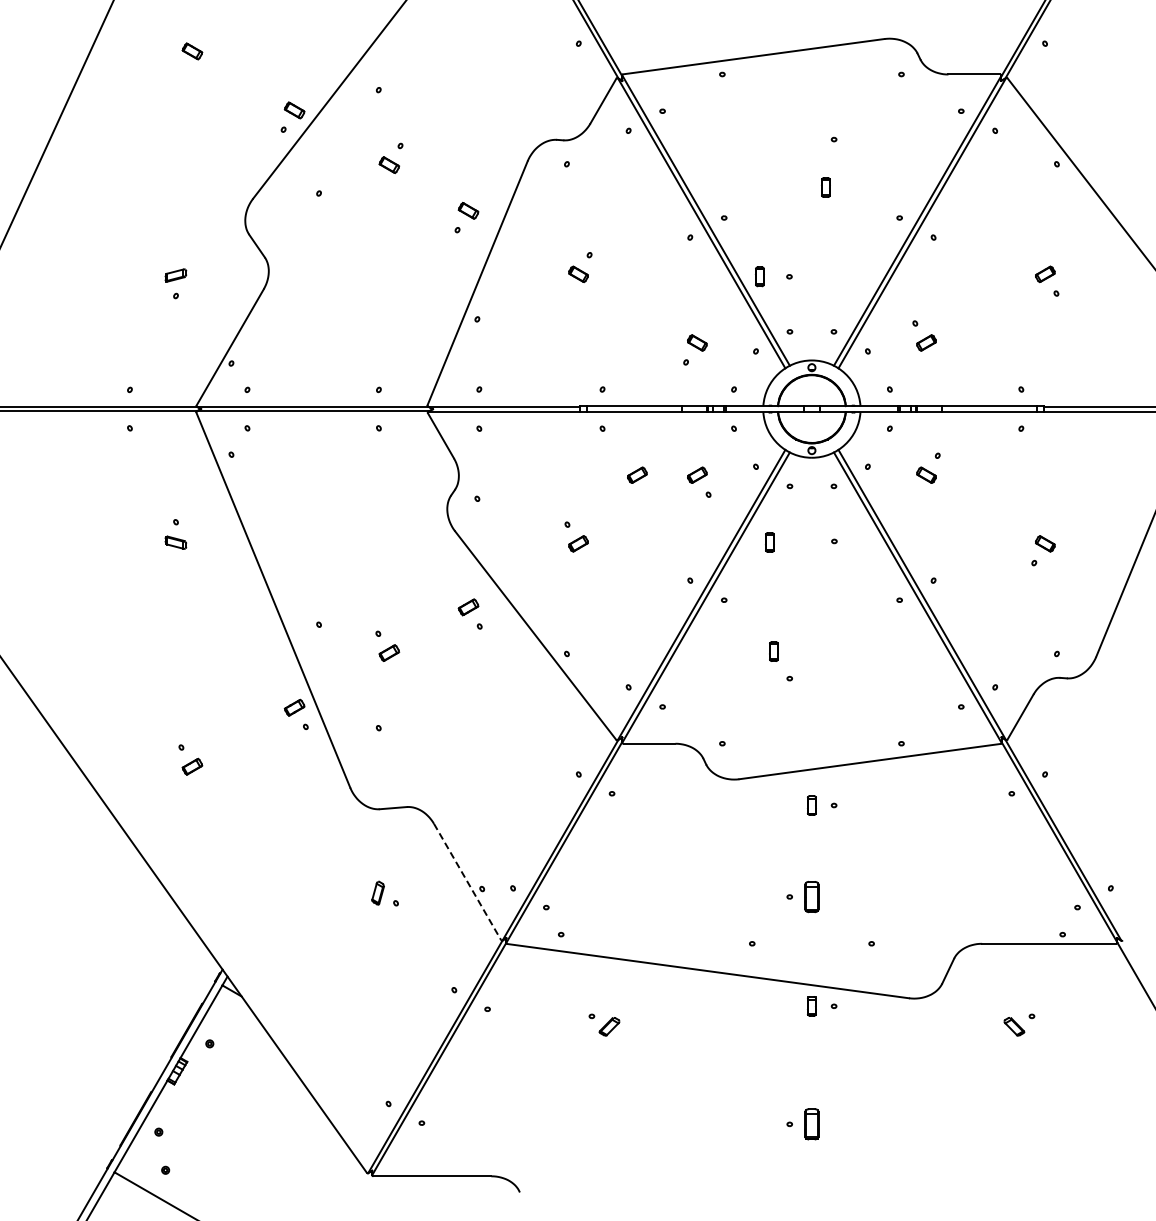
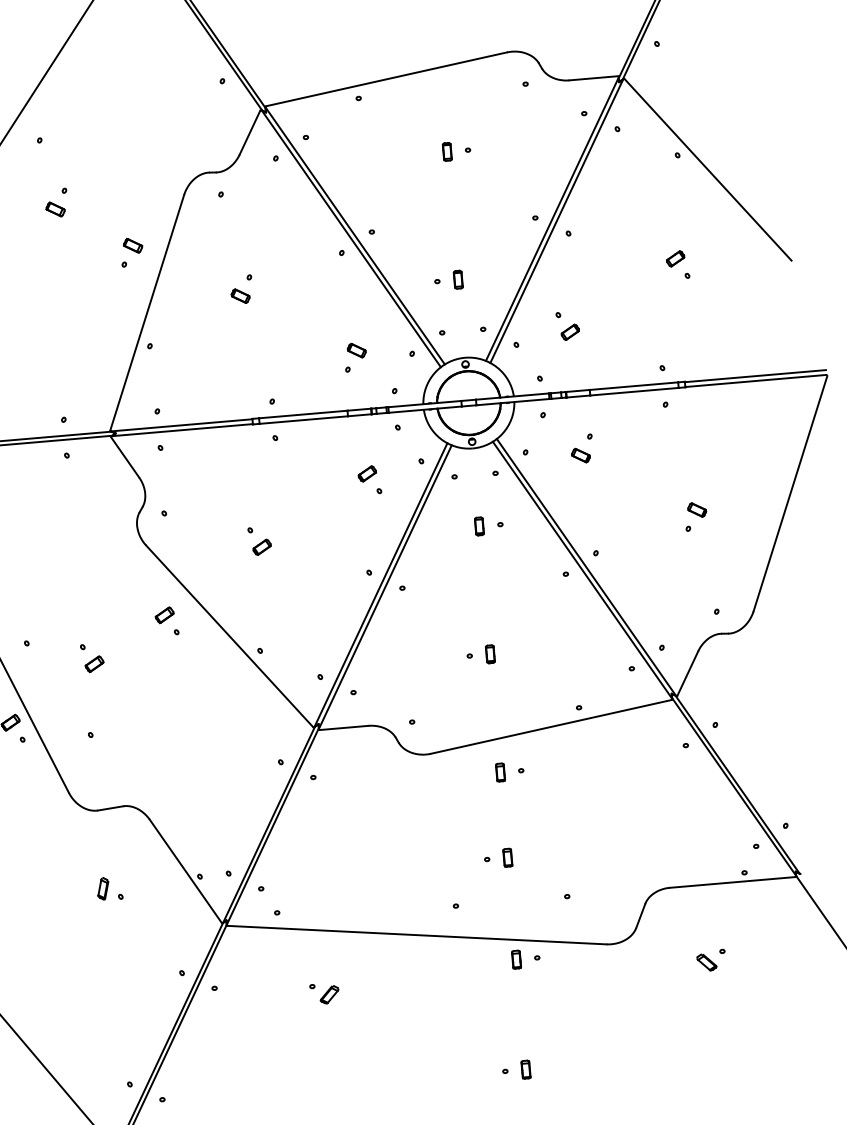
part: (825, 187) -> (446, 151), moved
part: (759, 276) -> (457, 279), moved
part: (637, 474) -> (311, 477), removed
part: (769, 542) -> (479, 526), moved
part: (773, 651) -> (490, 654), moved
line: (467, 882) -> (185, 871), dashed -> solid
part: (811, 896) -> (507, 857), size x0.62
part: (811, 1124) -> (525, 1069), size x0.62

